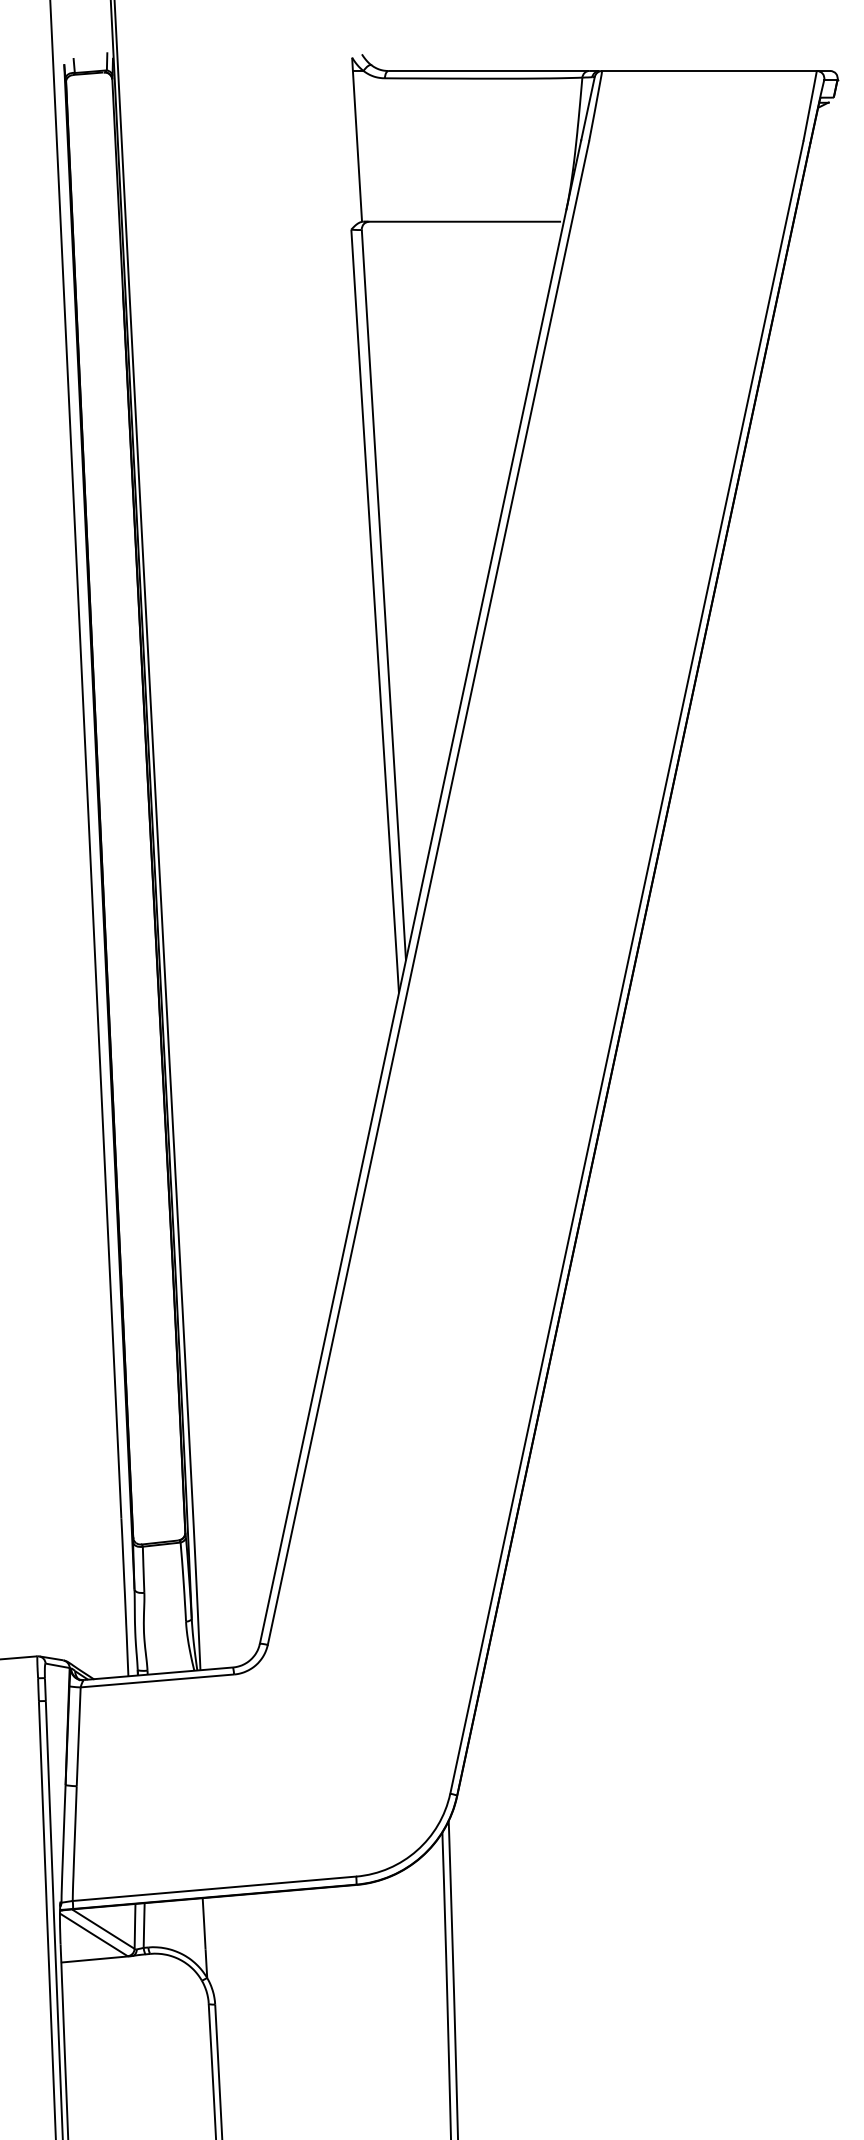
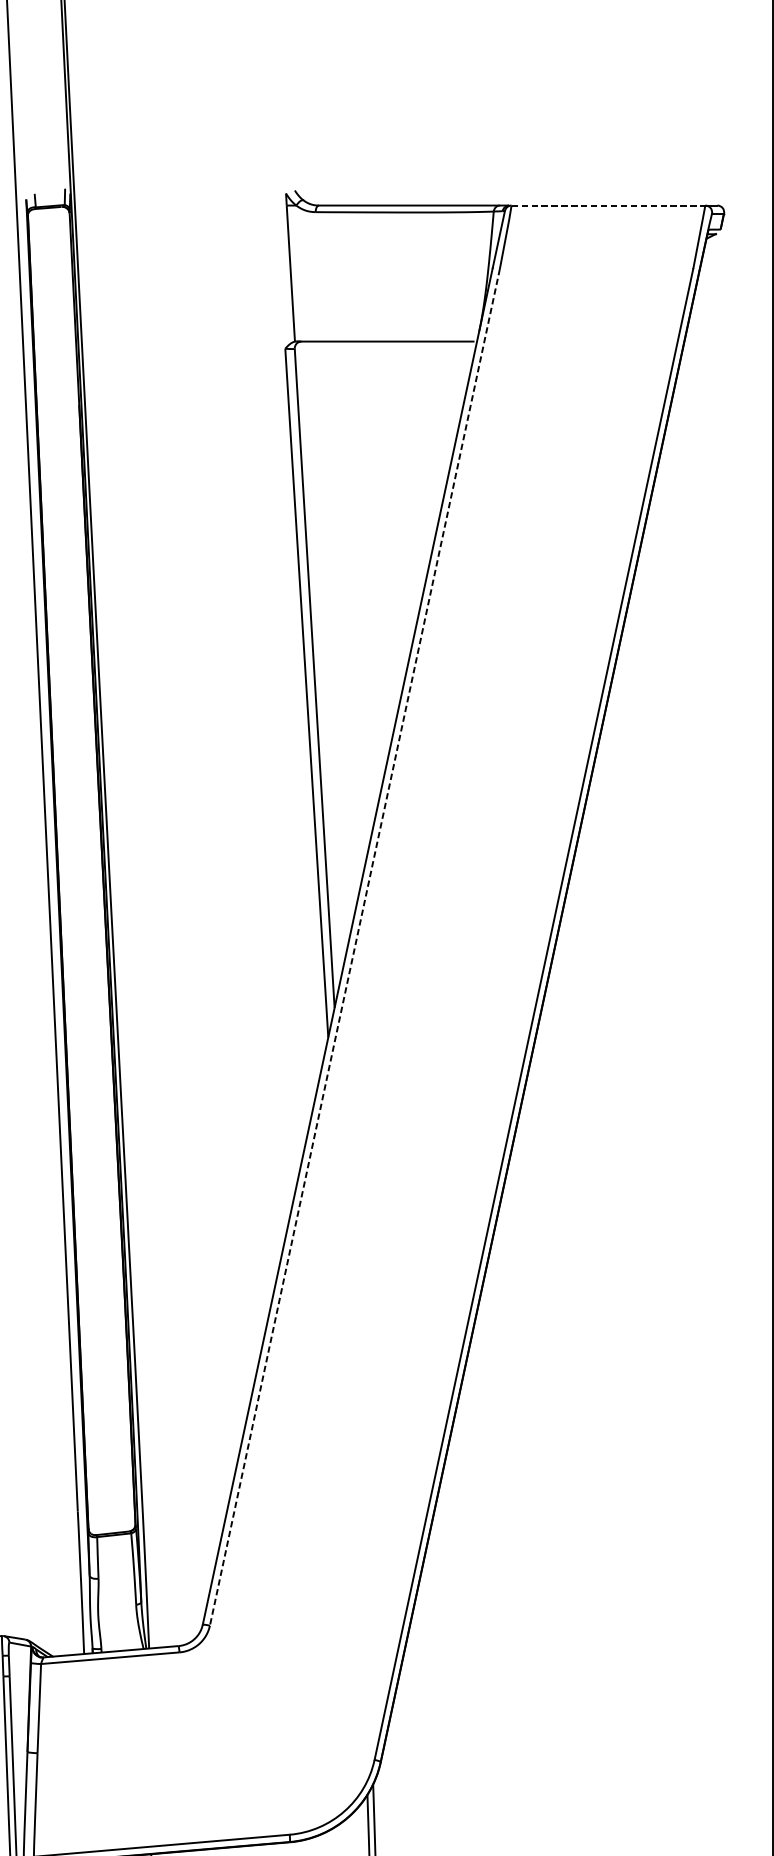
line: (710, 70) -> (609, 205), solid -> dashed
line: (428, 893) -> (354, 947), solid -> dashed

